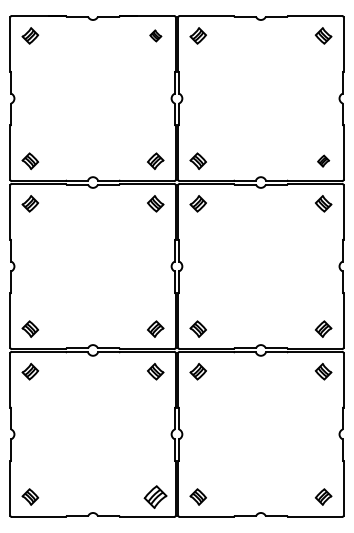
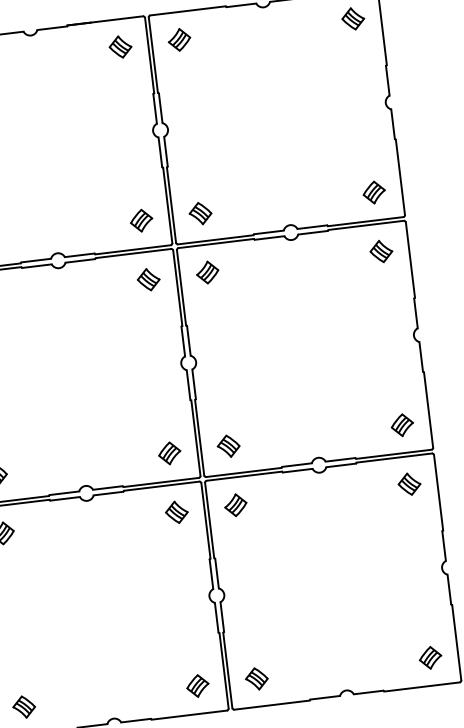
part: (155, 35) -> (120, 46), size x1.43
part: (323, 160) -> (373, 191), size x1.43
part: (155, 496) -> (197, 685), size x0.71

